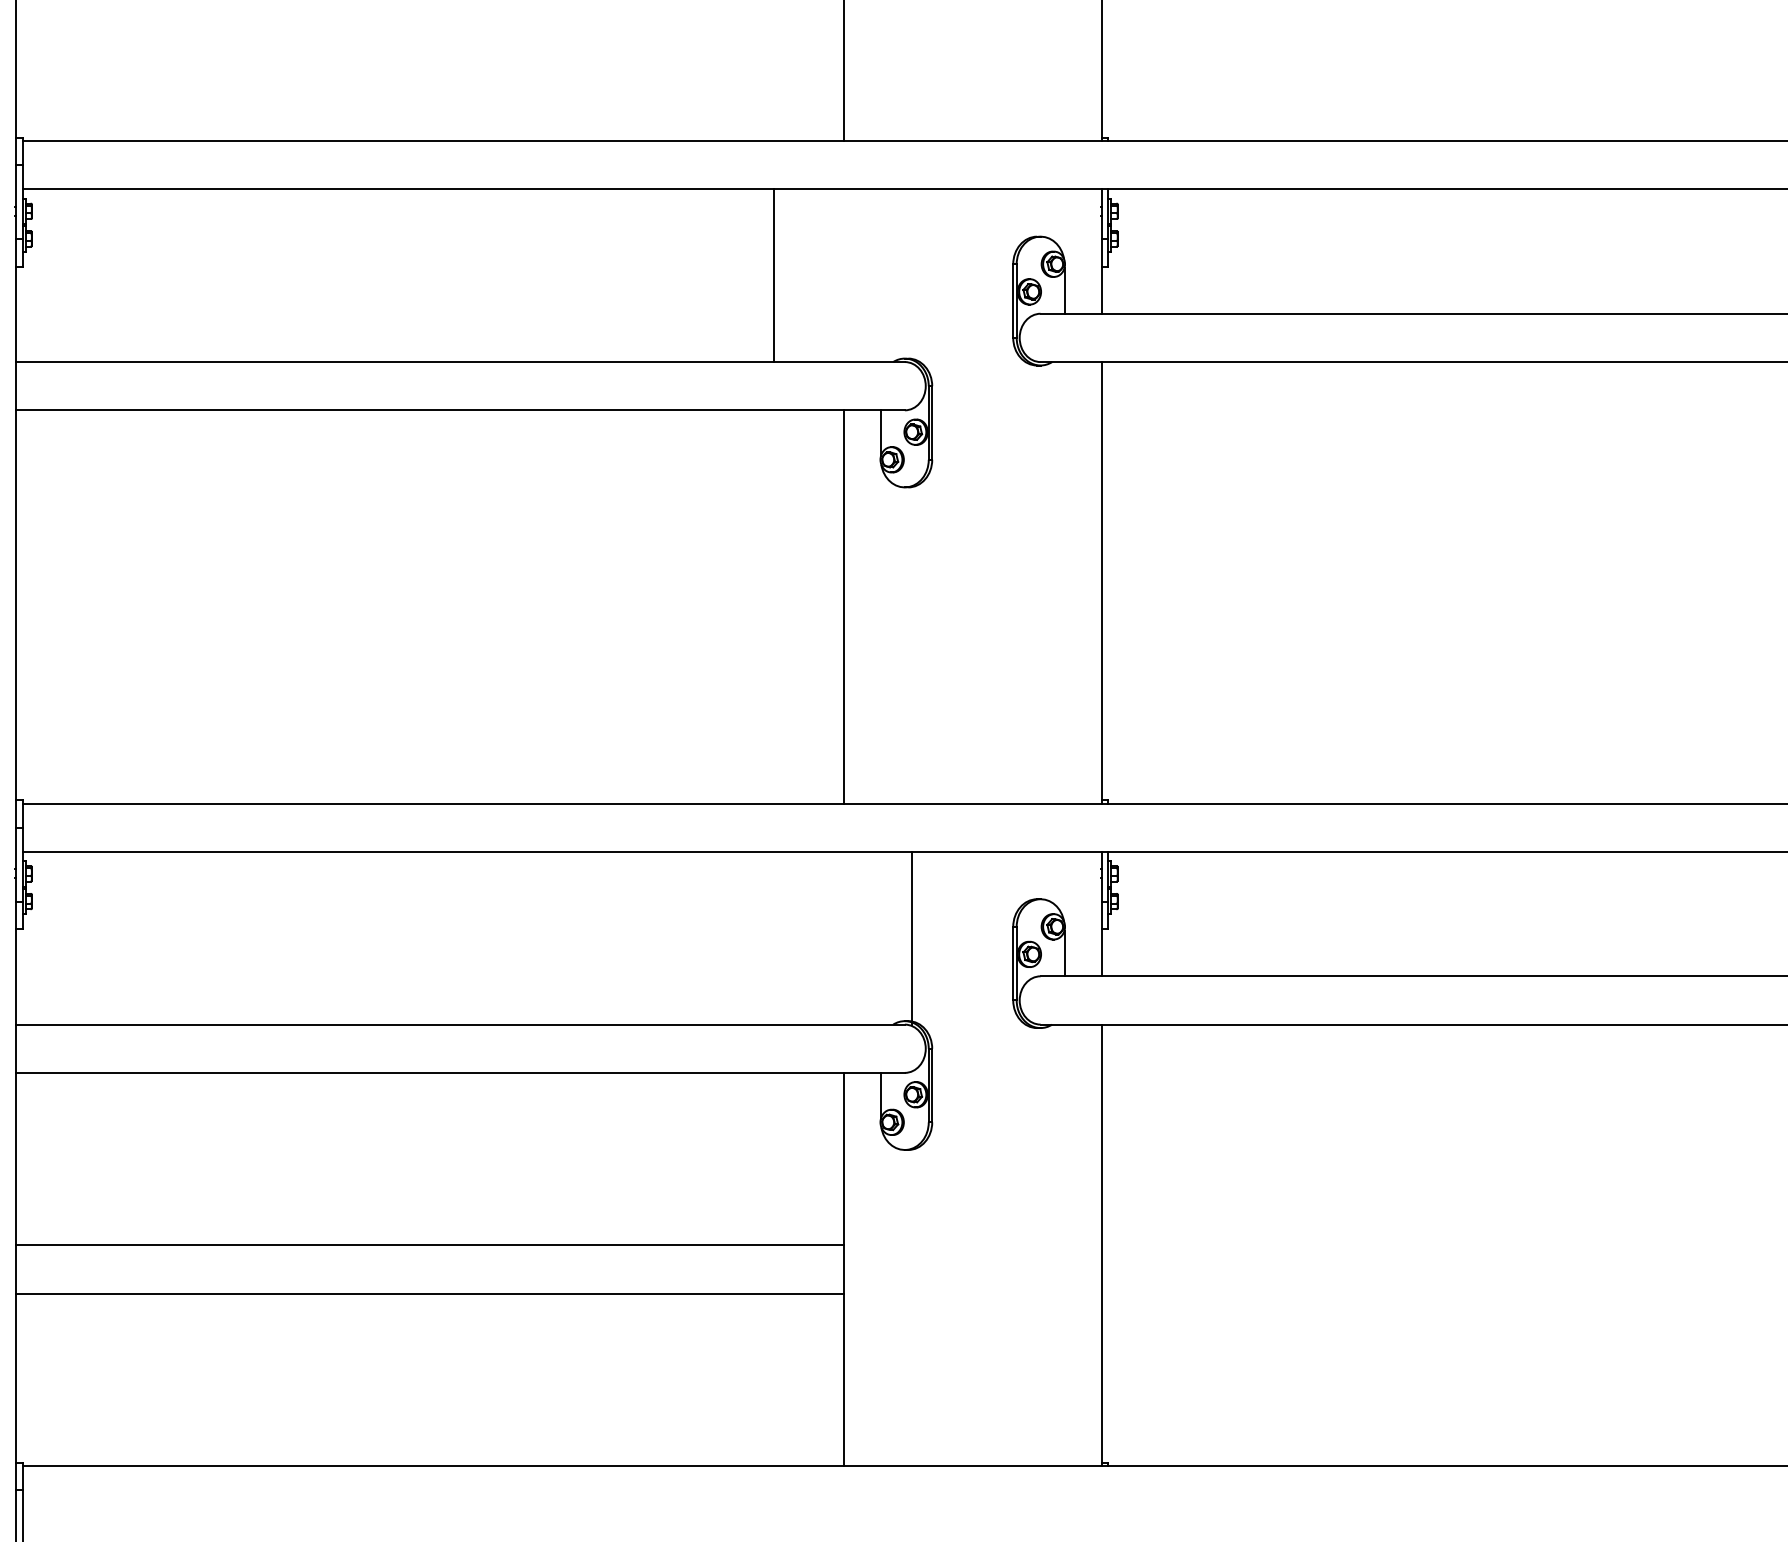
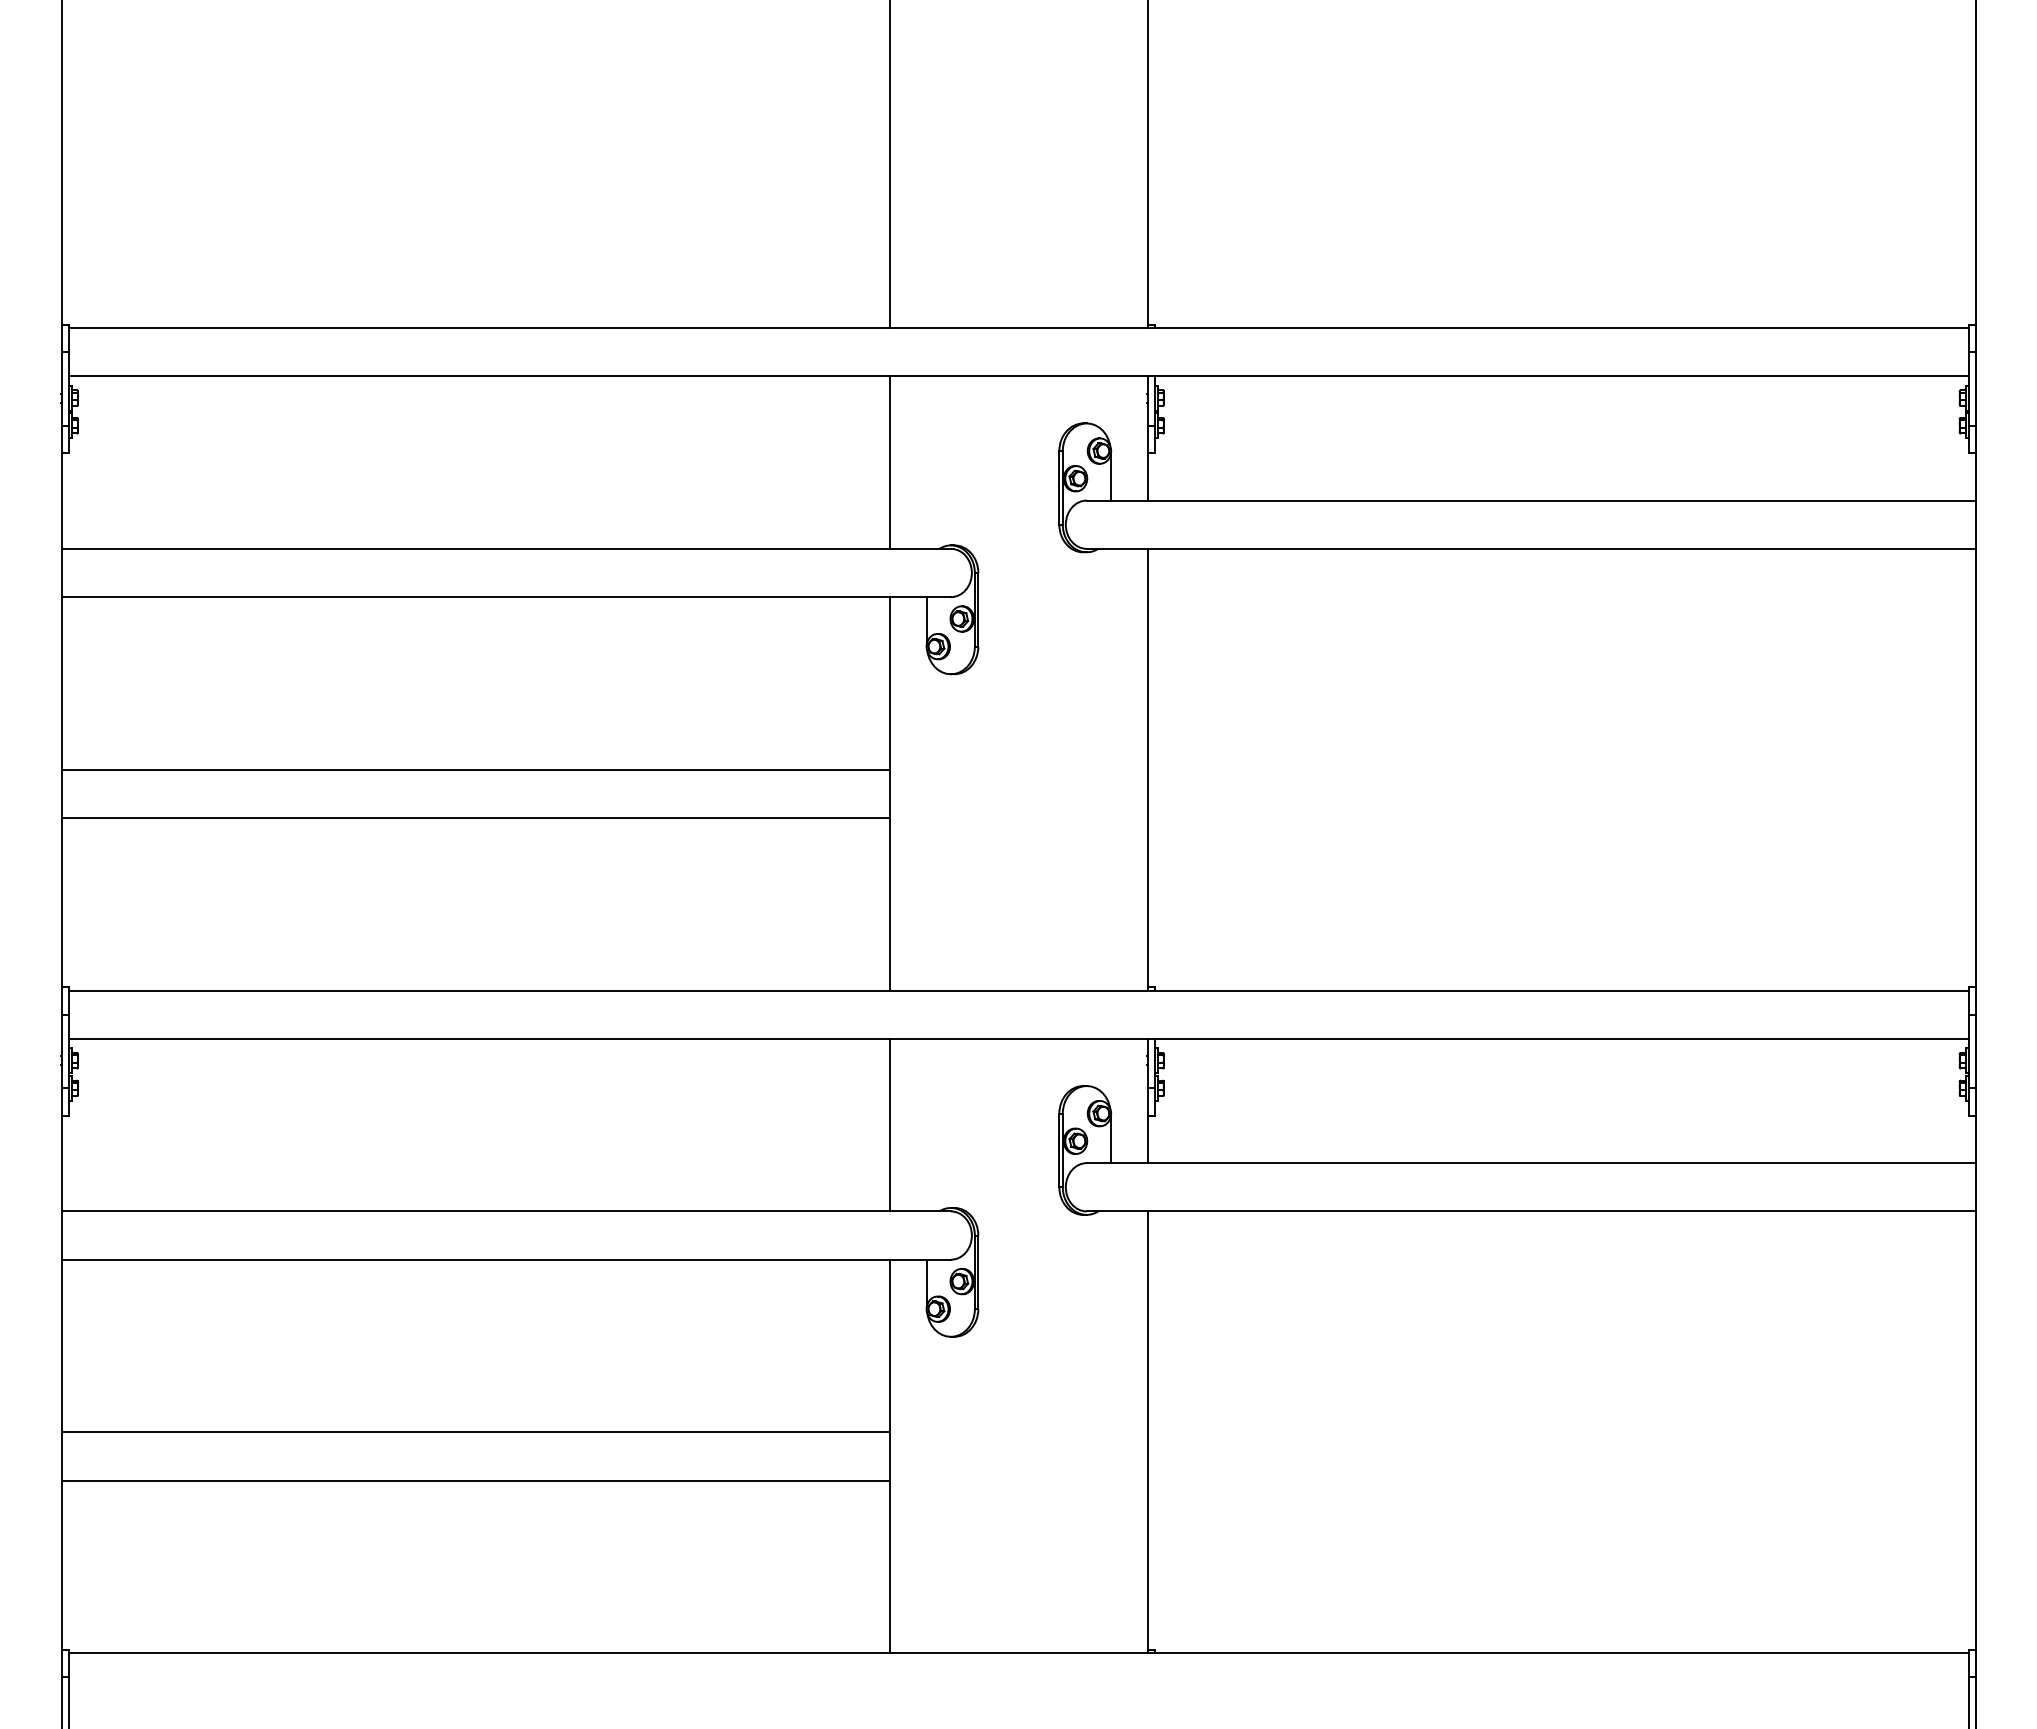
line: (774, 275) -> (890, 462), moved
line: (429, 582) -> (475, 769), added
line: (429, 631) -> (475, 818), added
line: (912, 937) -> (890, 1124), moved

